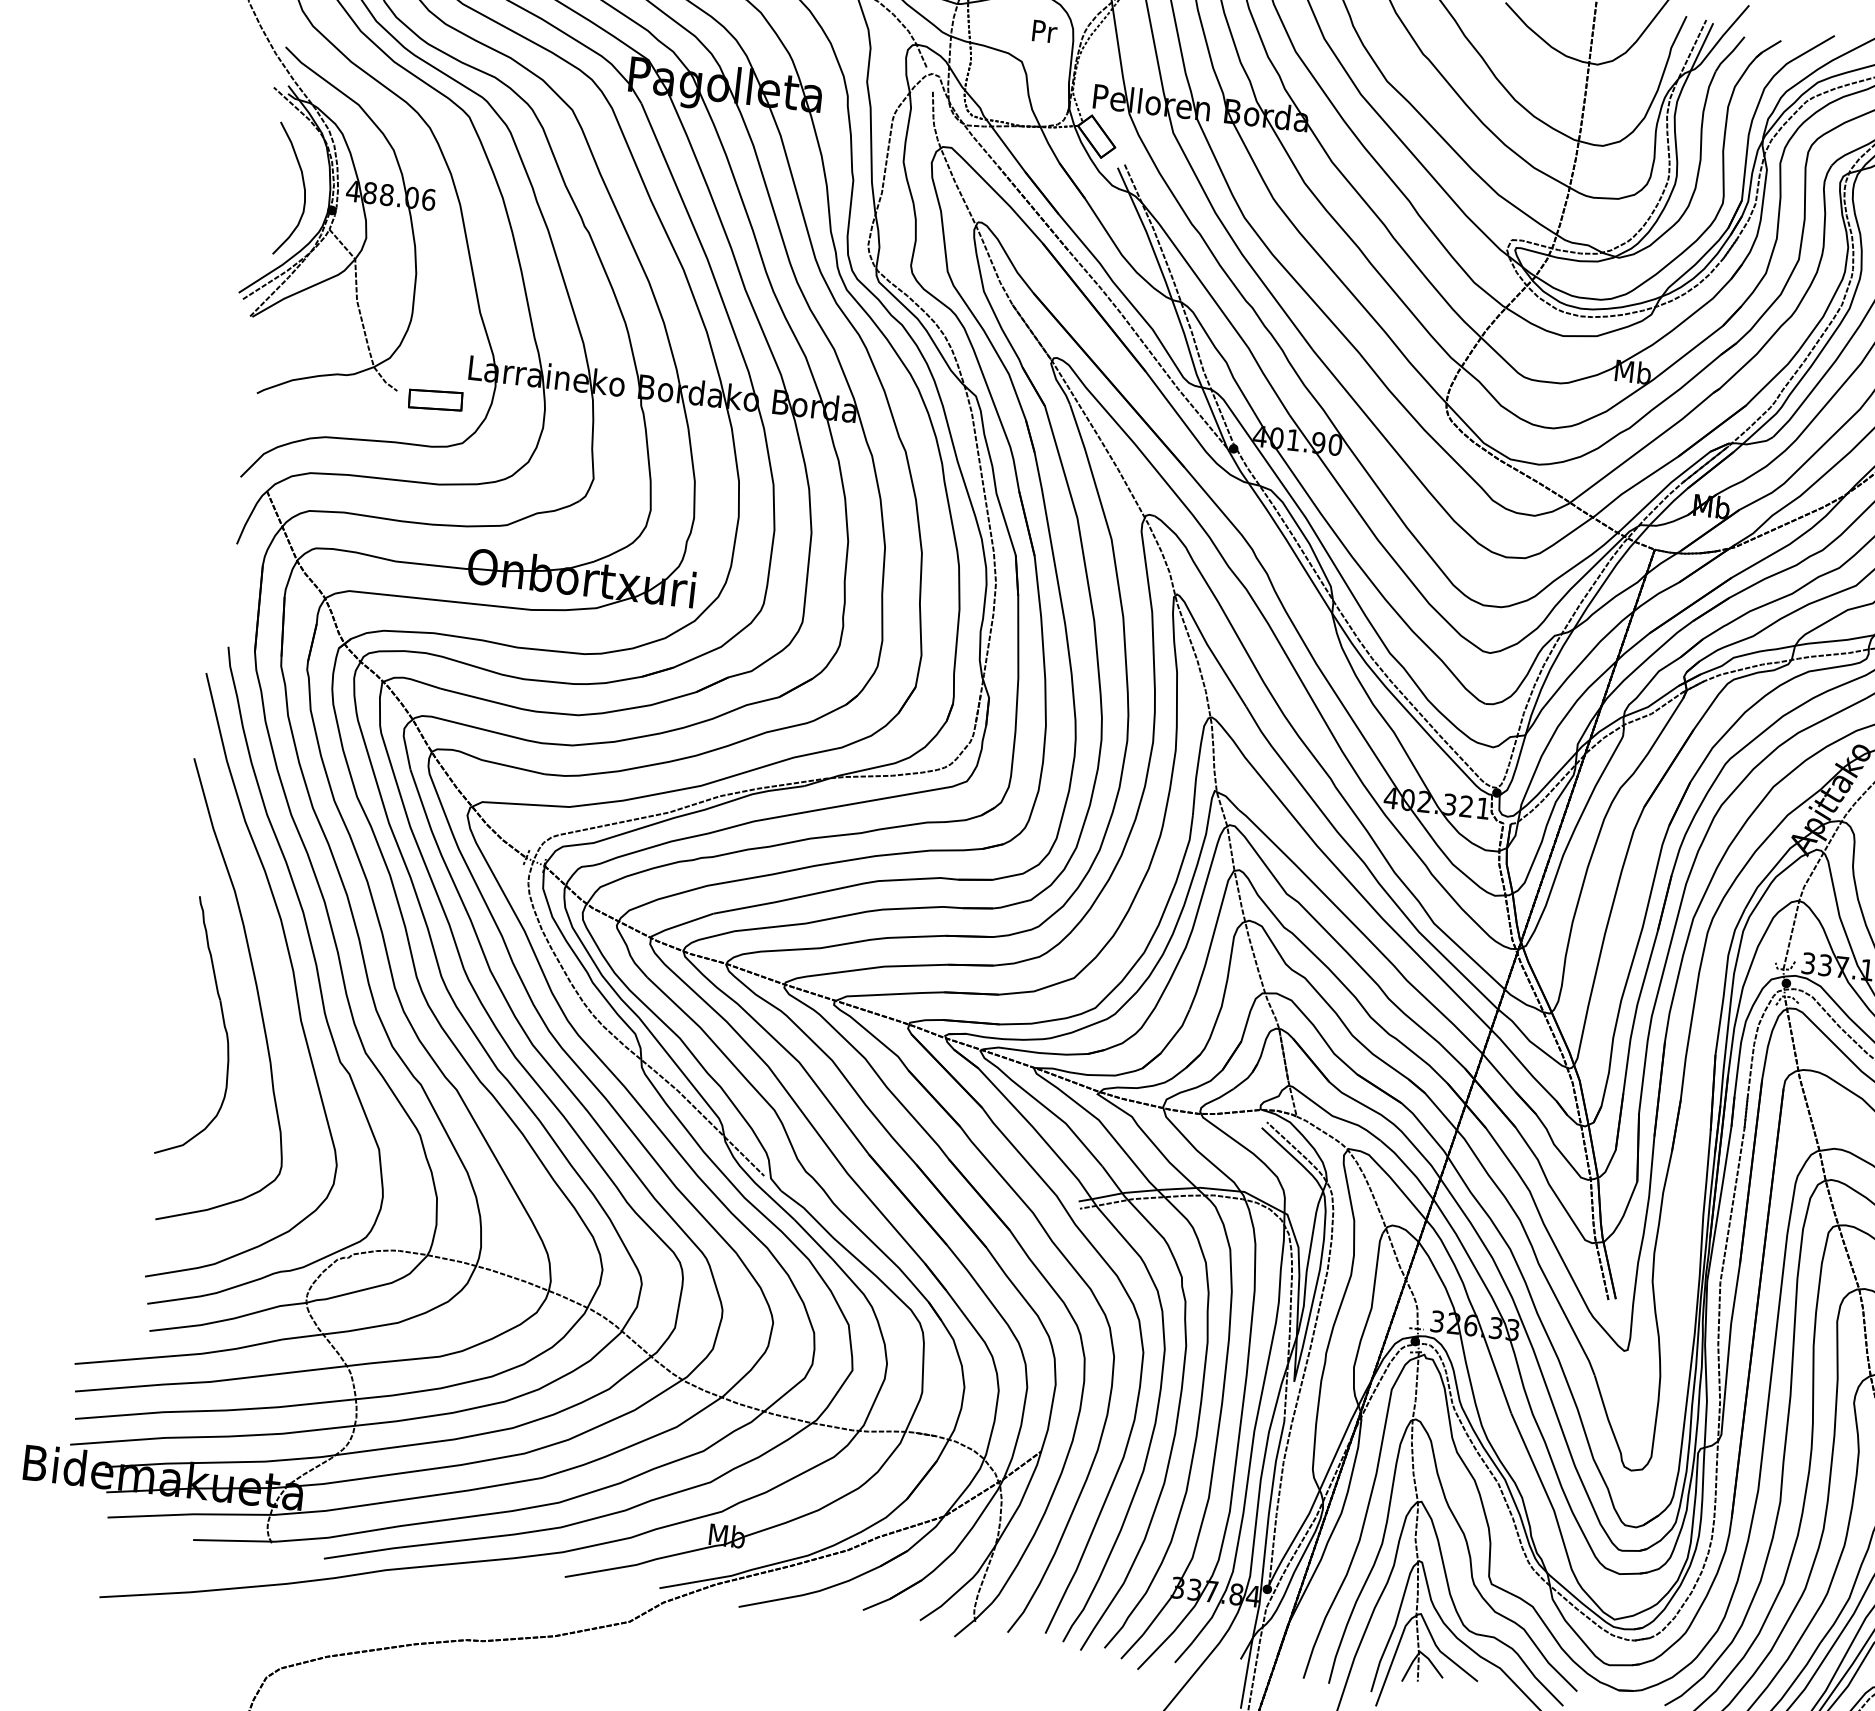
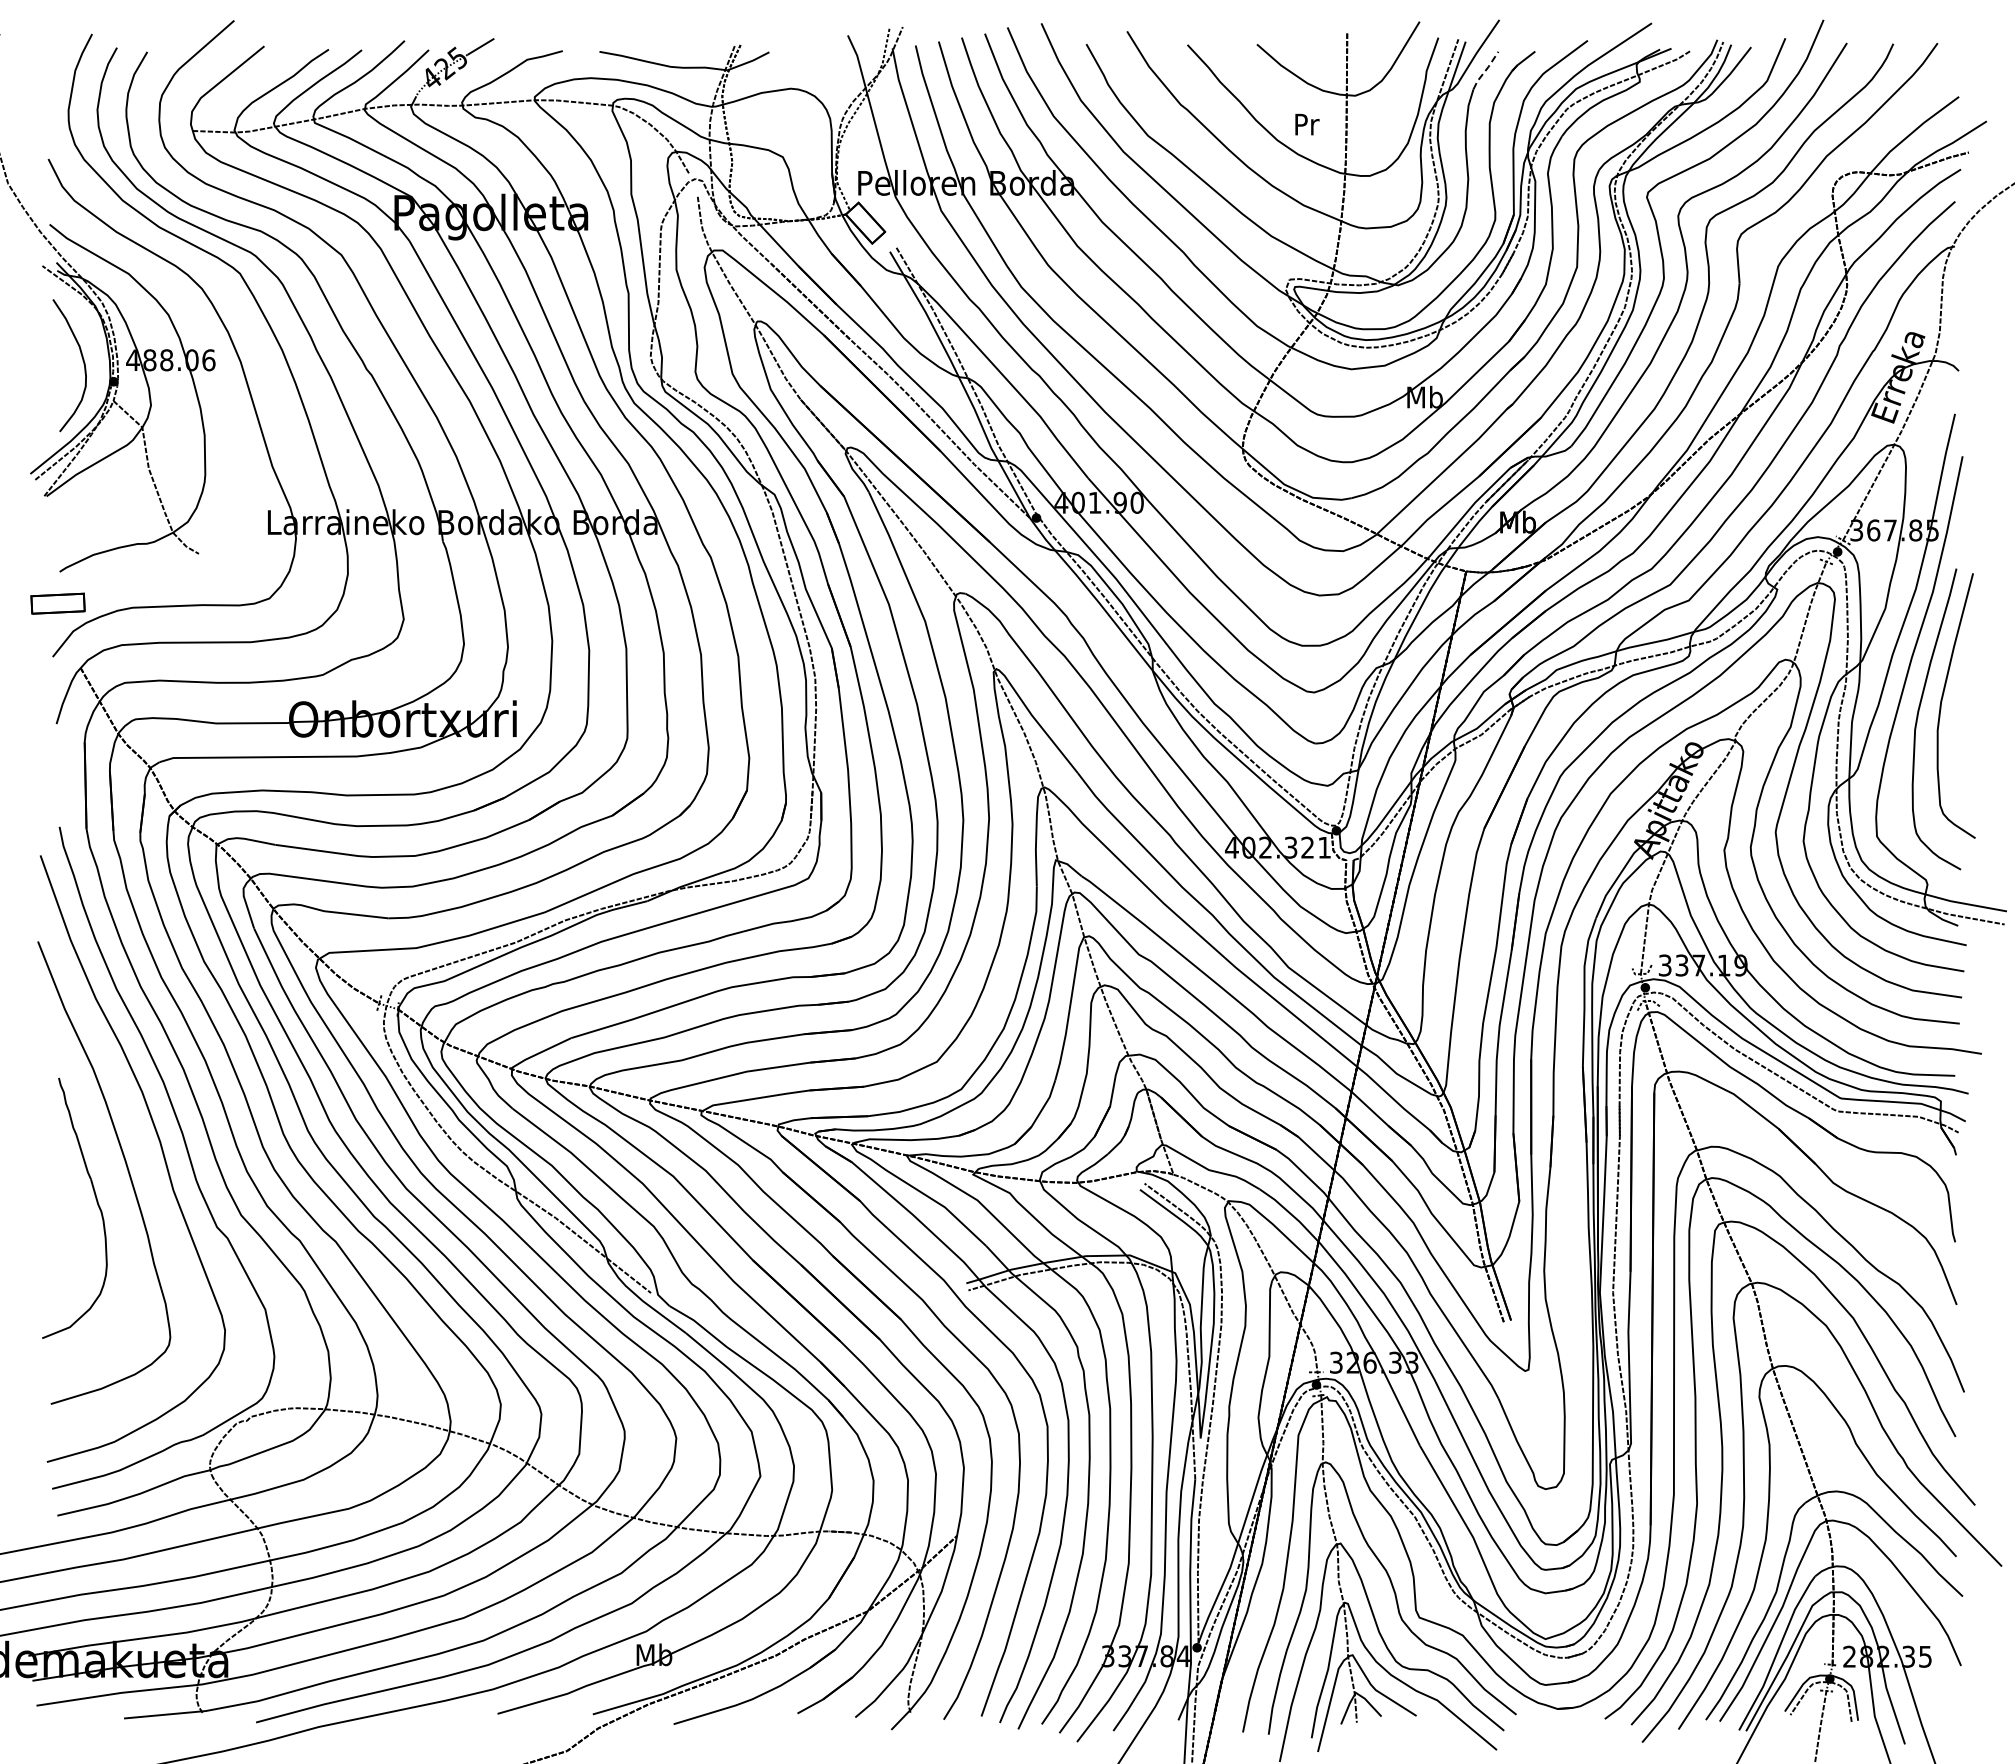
text: (1045, 31) -> (1307, 124), moved
line: (1729, 54) -> (1485, 70), solid -> dashed
part: (435, 399) -> (57, 603), moved

